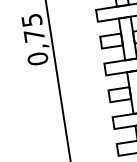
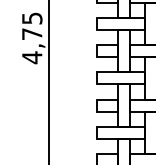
text: (38, 58) -> (32, 57), 0,75 -> 4,75

